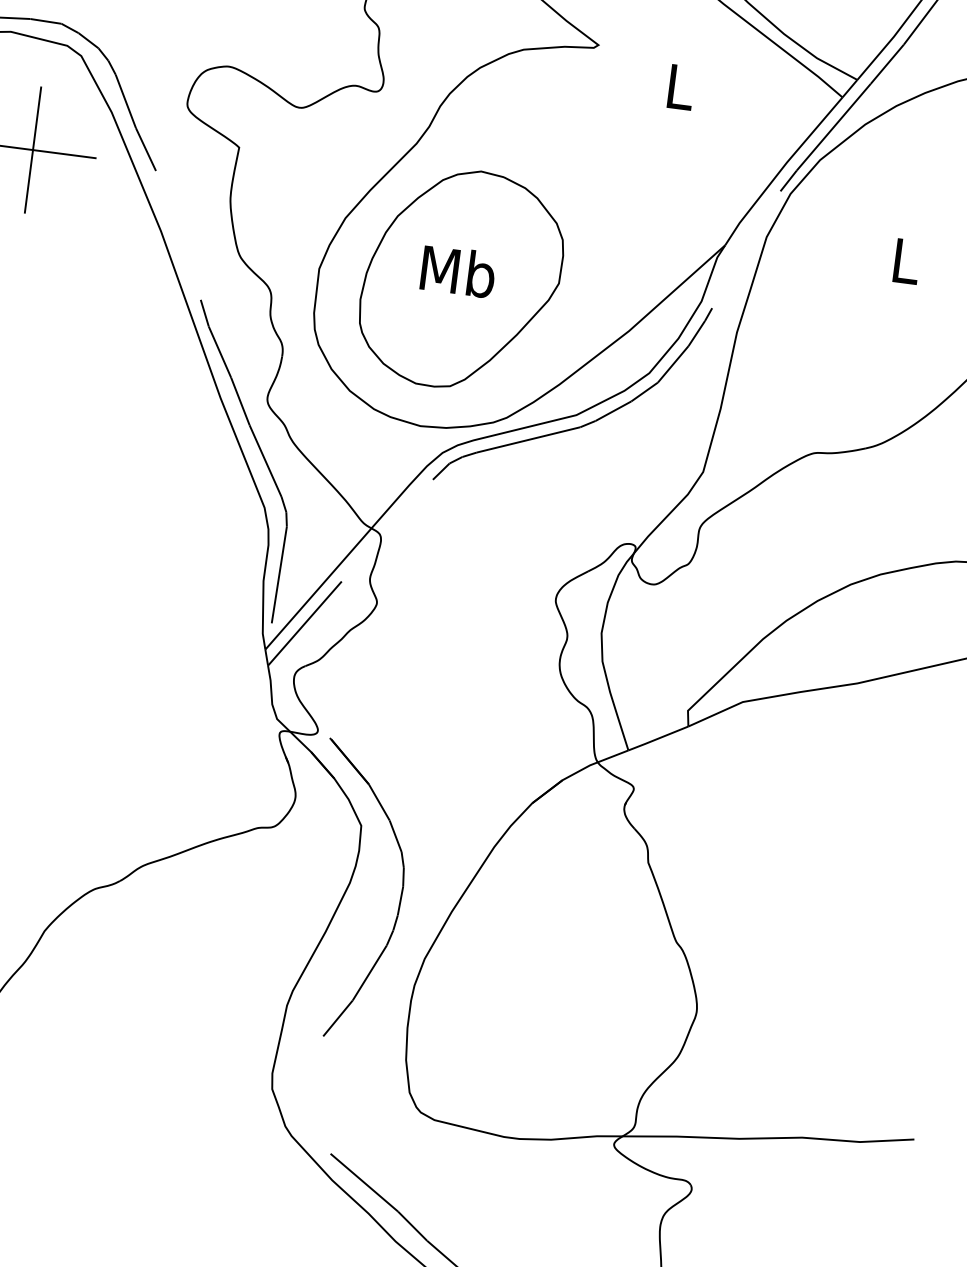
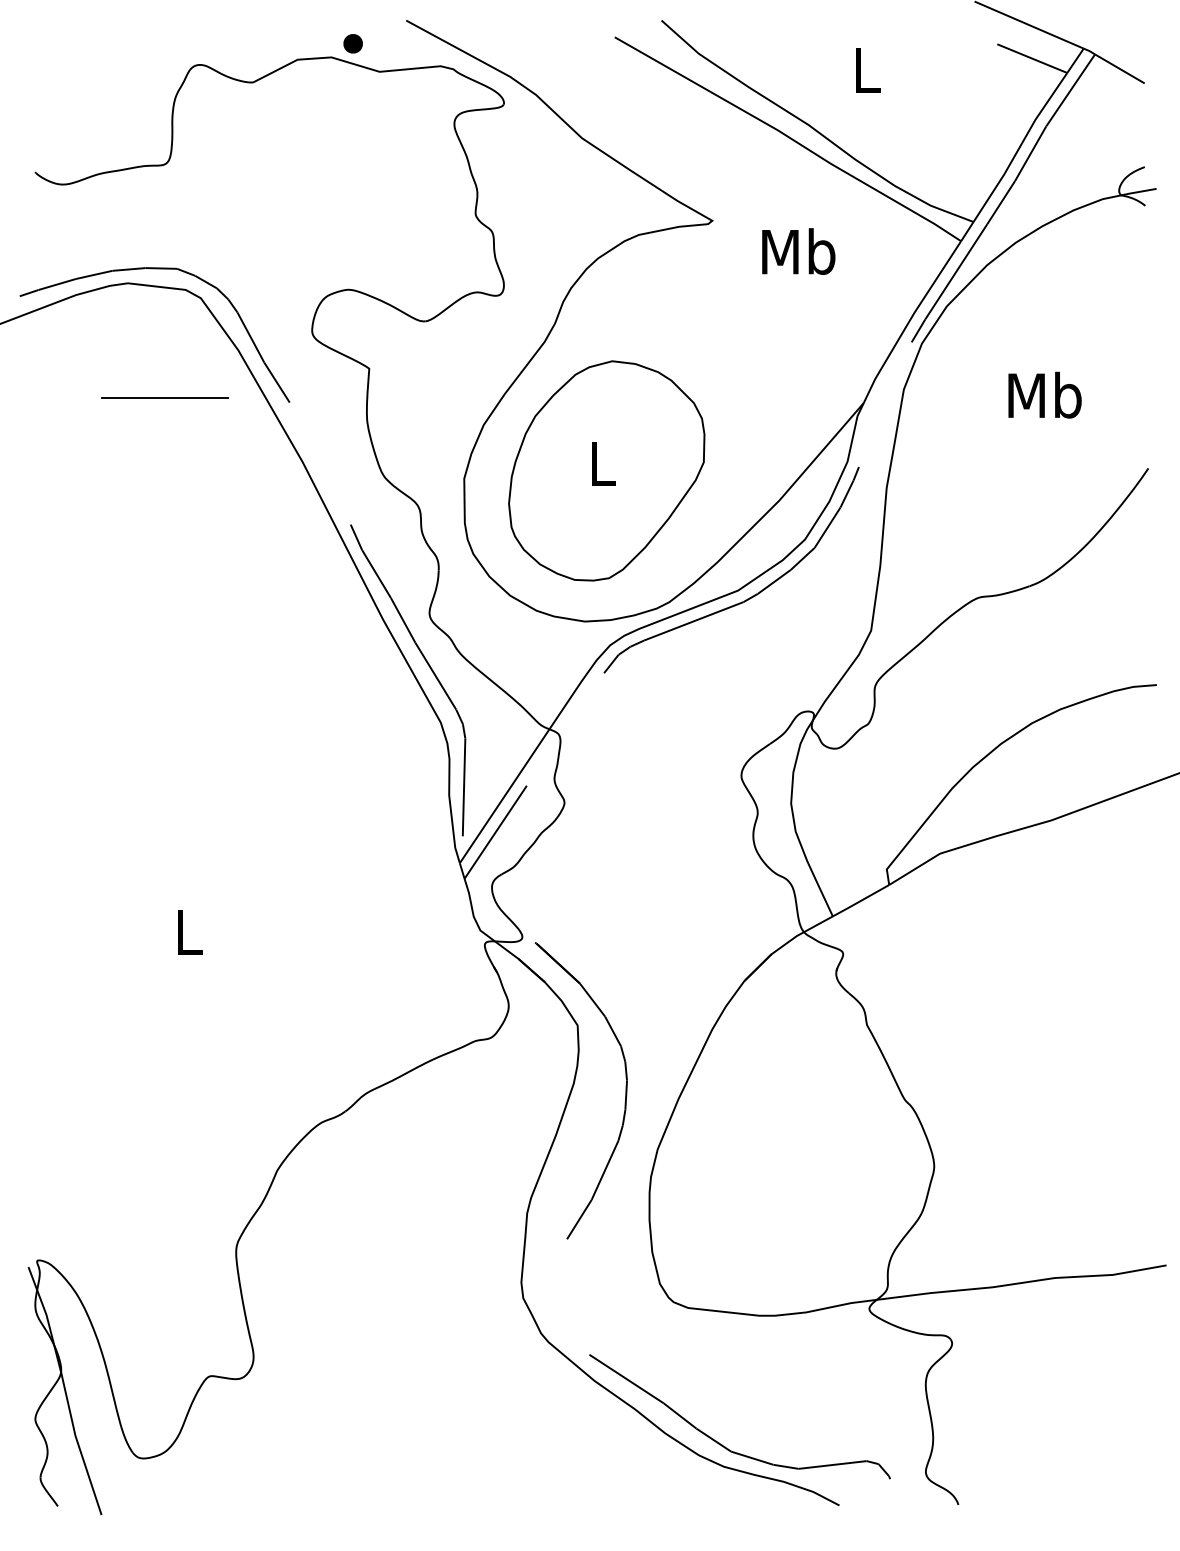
text: (679, 86) -> (798, 251), L -> Mb
line: (33, 149) -> (165, 397), removed
text: (905, 260) -> (1044, 394), L -> Mb
text: (458, 271) -> (602, 463), Mb -> L

